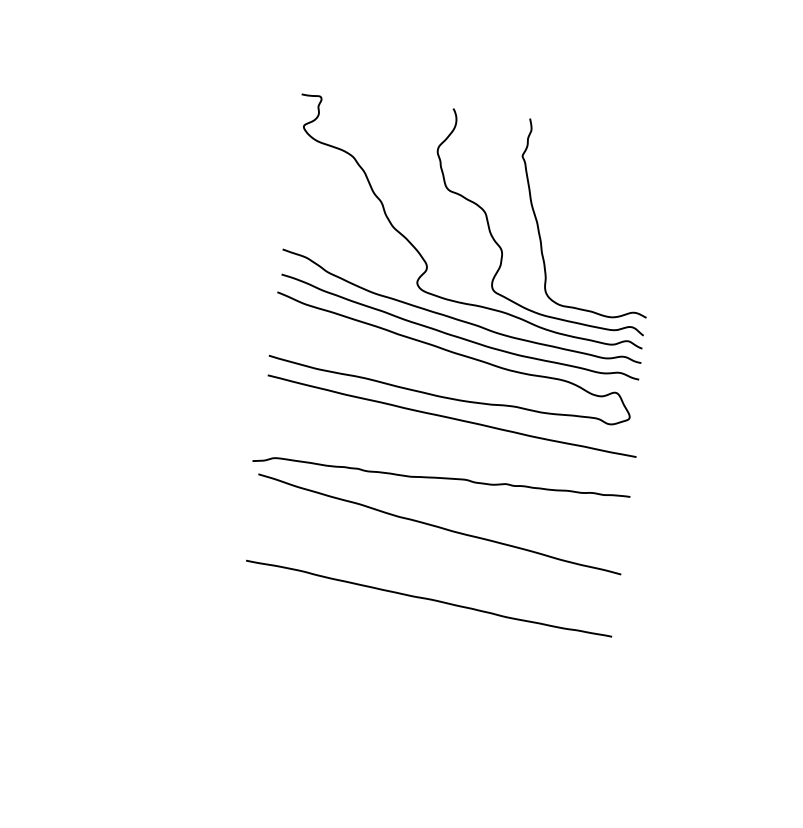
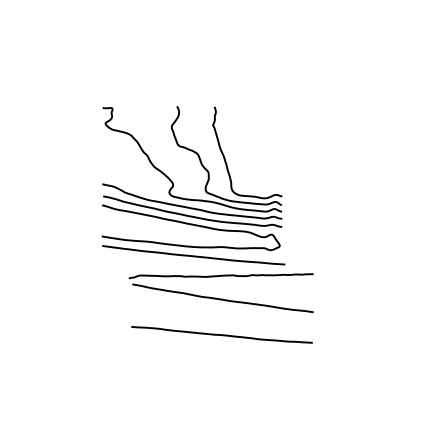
part: (490, 280) -> (204, 187), moved

